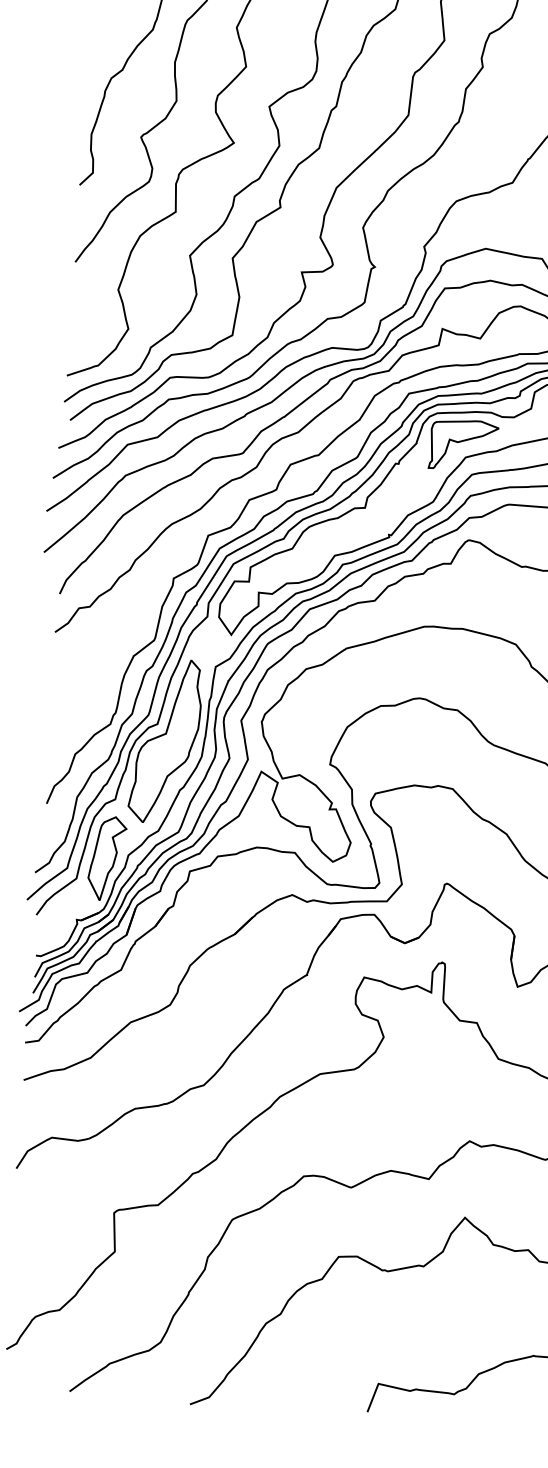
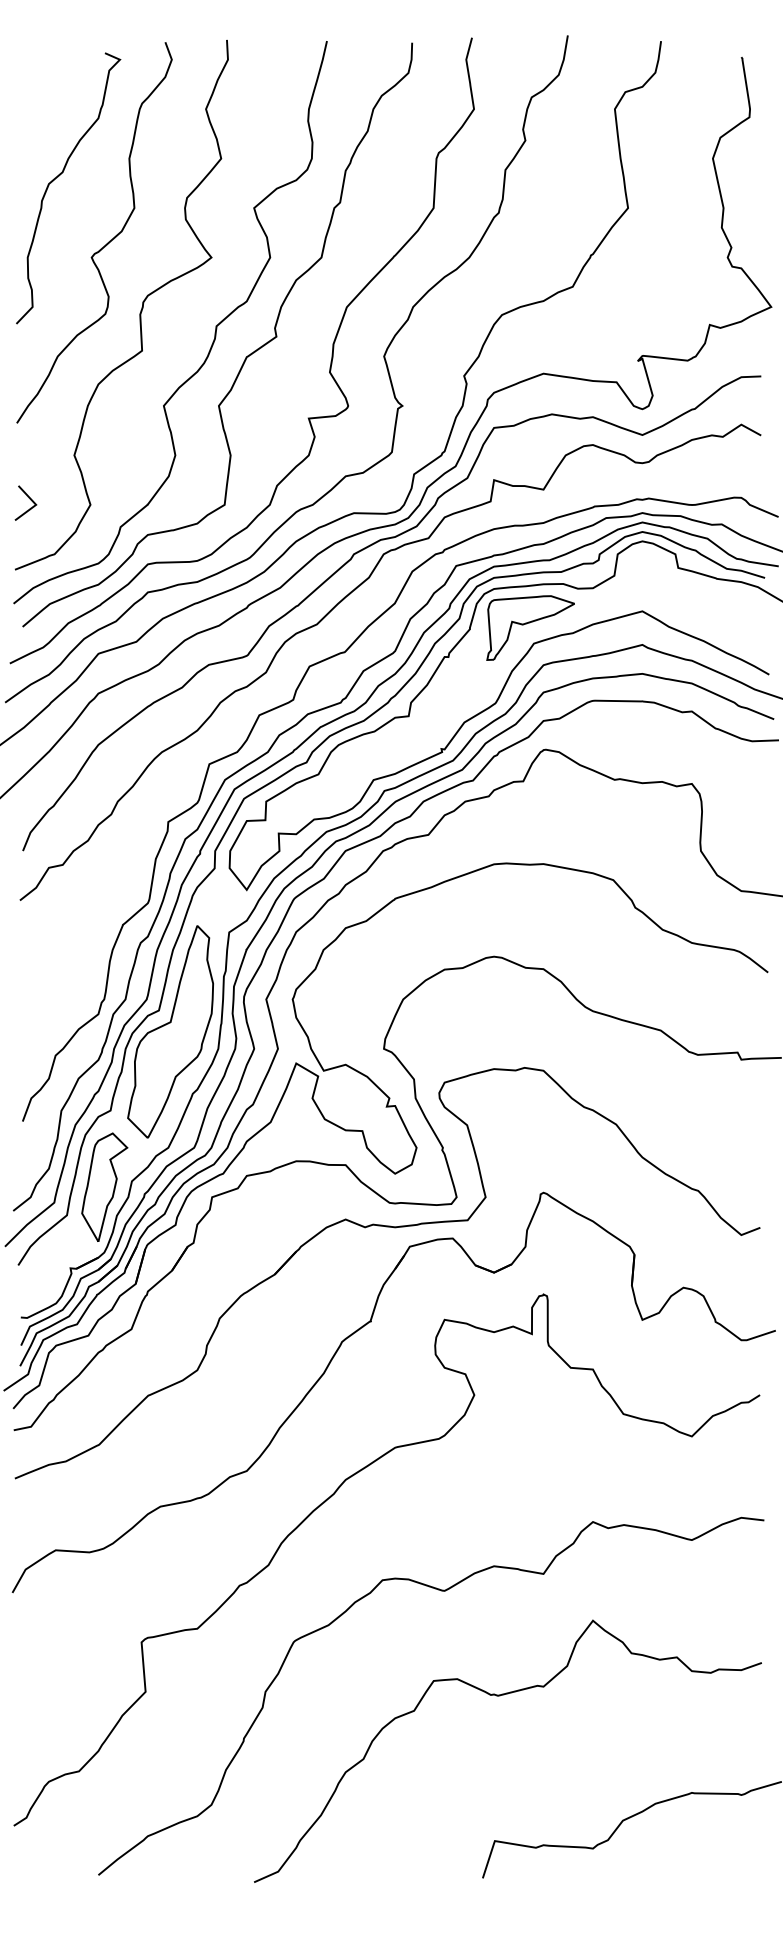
line: (80, 321) -> (28, 498), added

